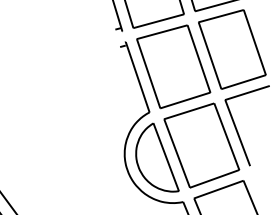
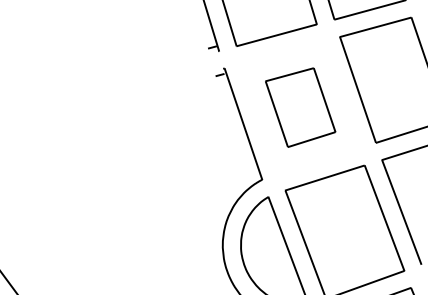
part: (173, 66) -> (300, 107), size x0.6

